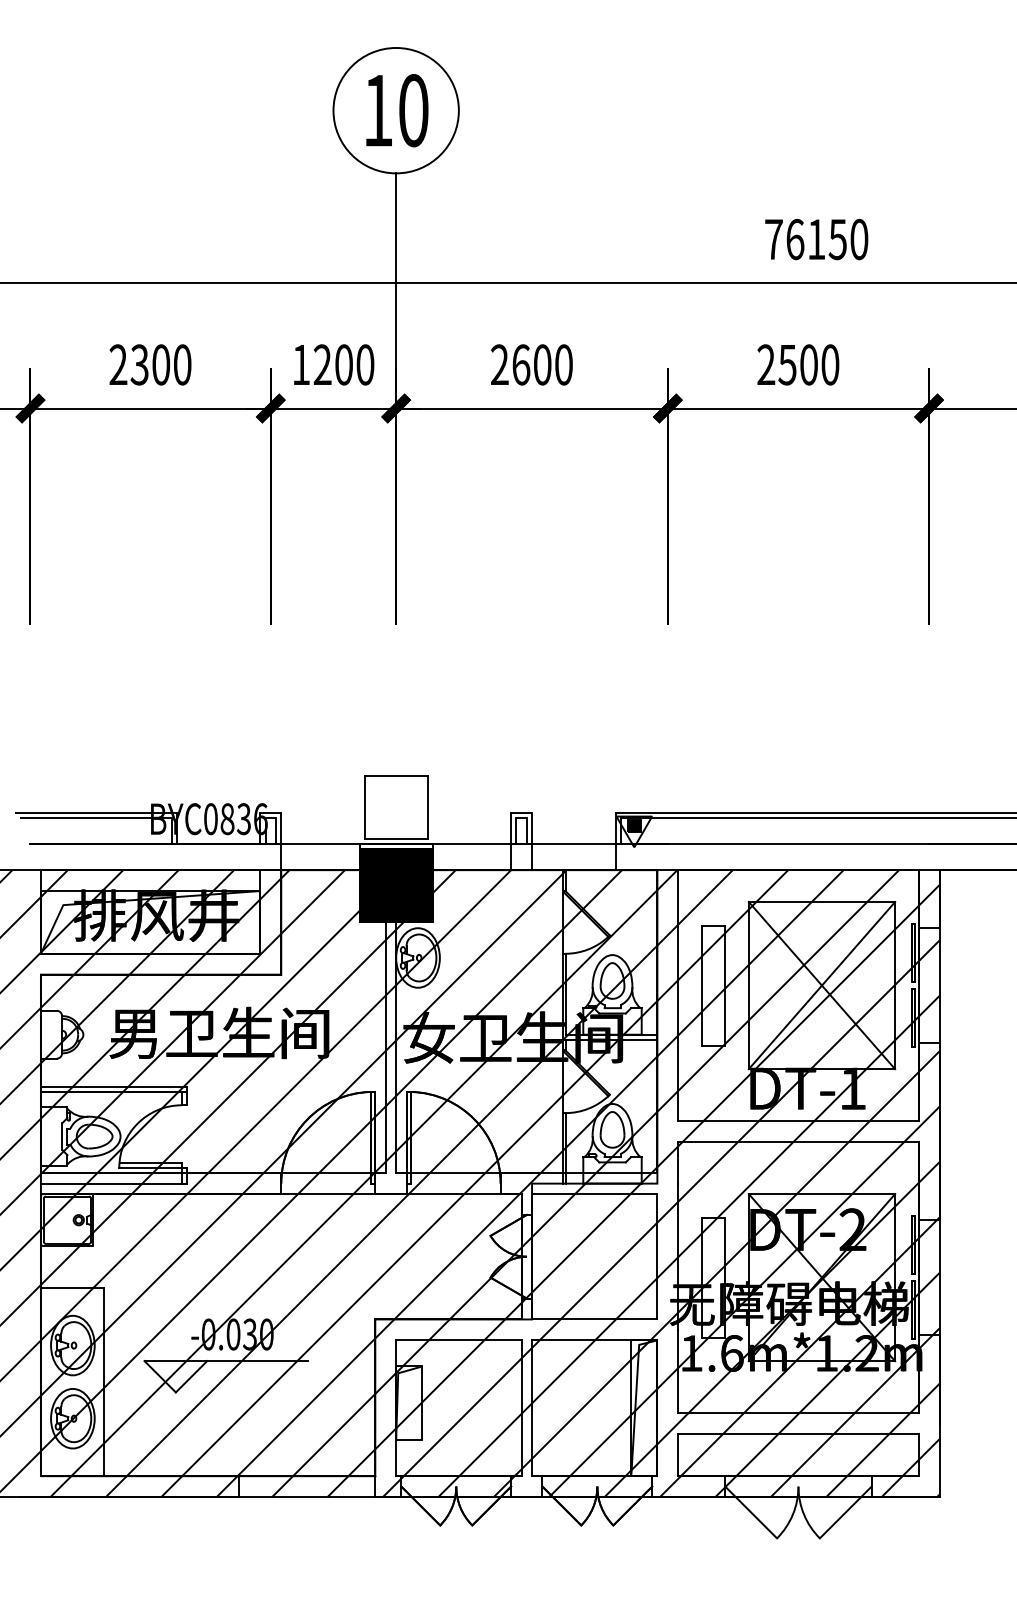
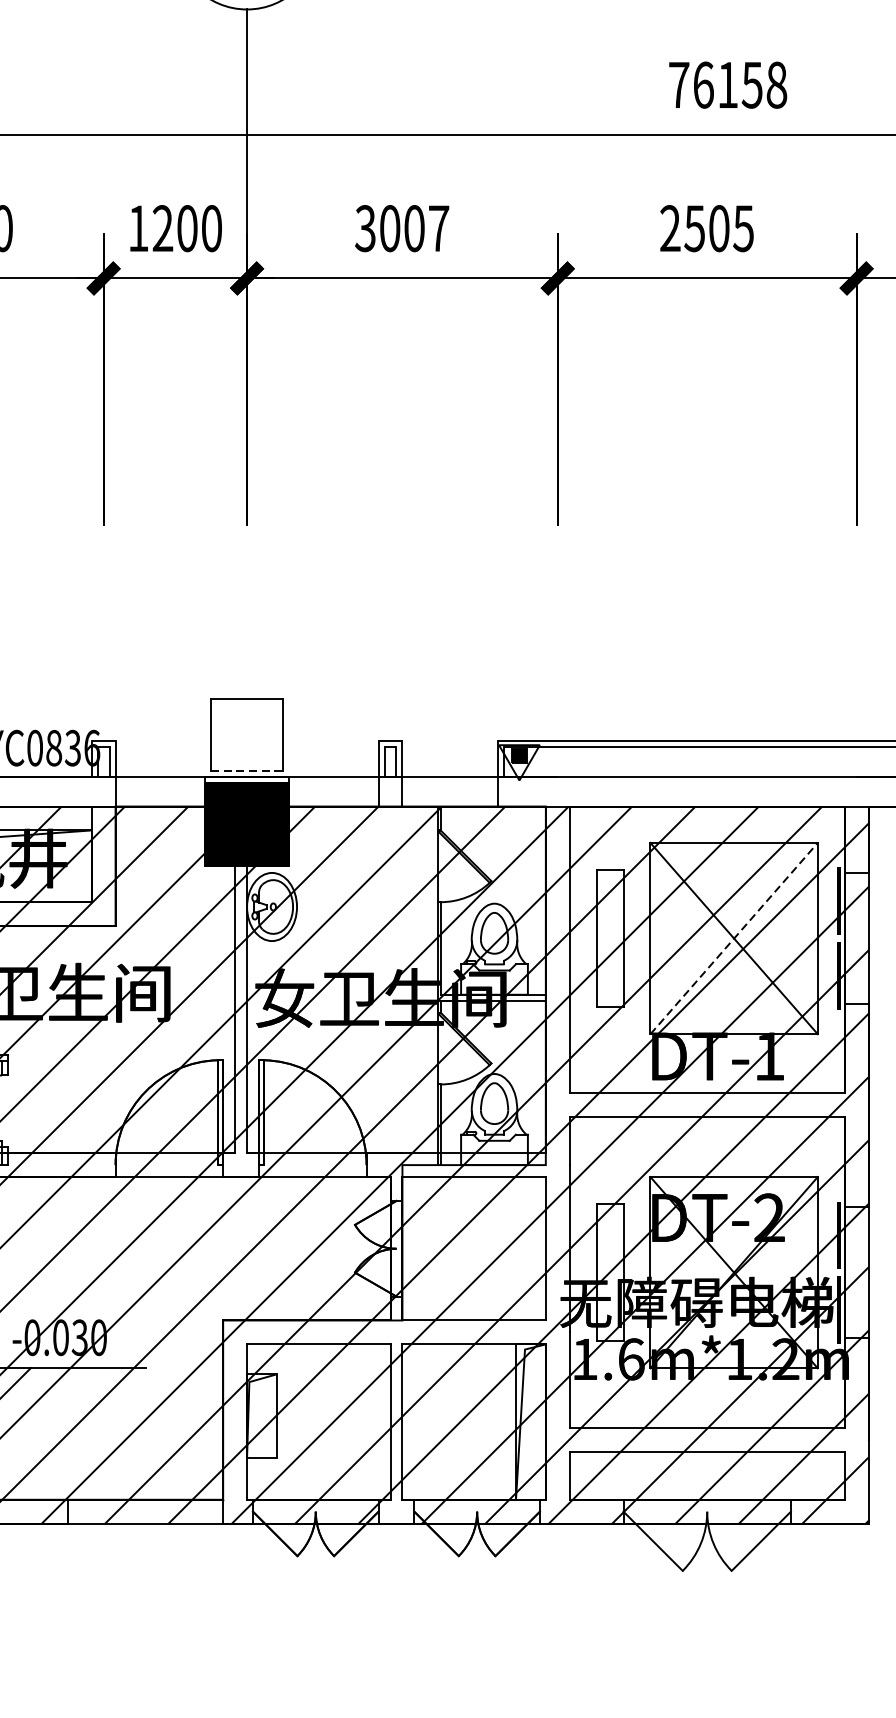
text: (859, 238) -> (777, 83), 76150 -> 76158
text: (531, 364) -> (401, 228), 2600 -> 3007
text: (830, 364) -> (743, 228), 2500 -> 2505
line: (396, 838) -> (247, 770), solid -> dashed
line: (822, 985) -> (734, 938), solid -> dashed

